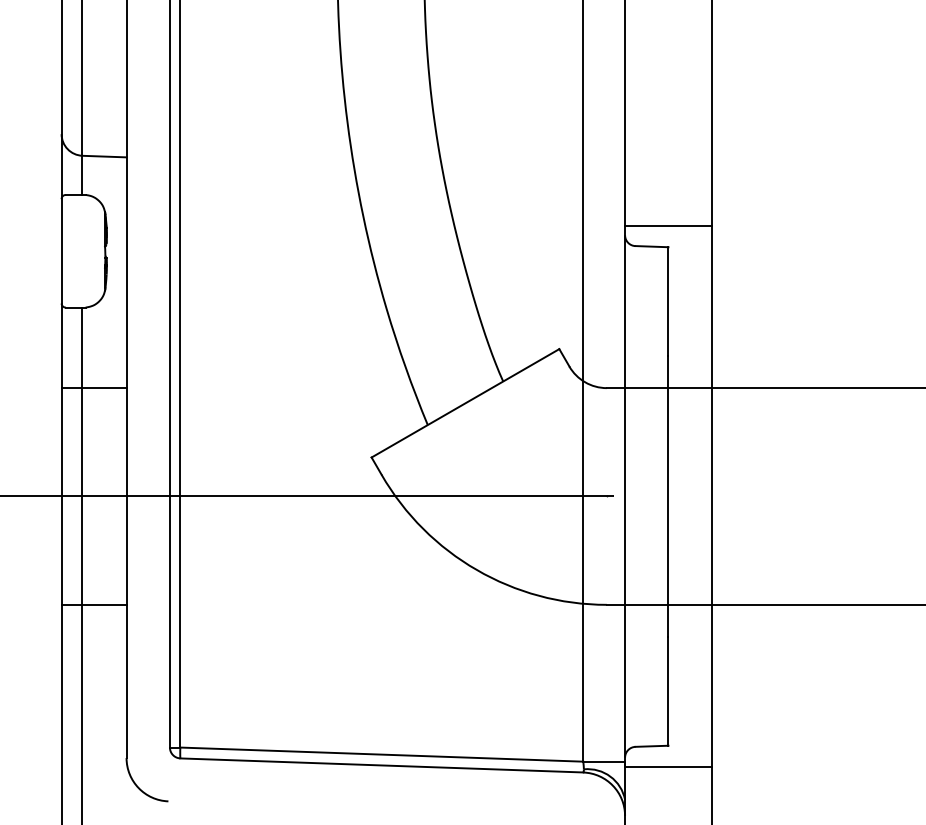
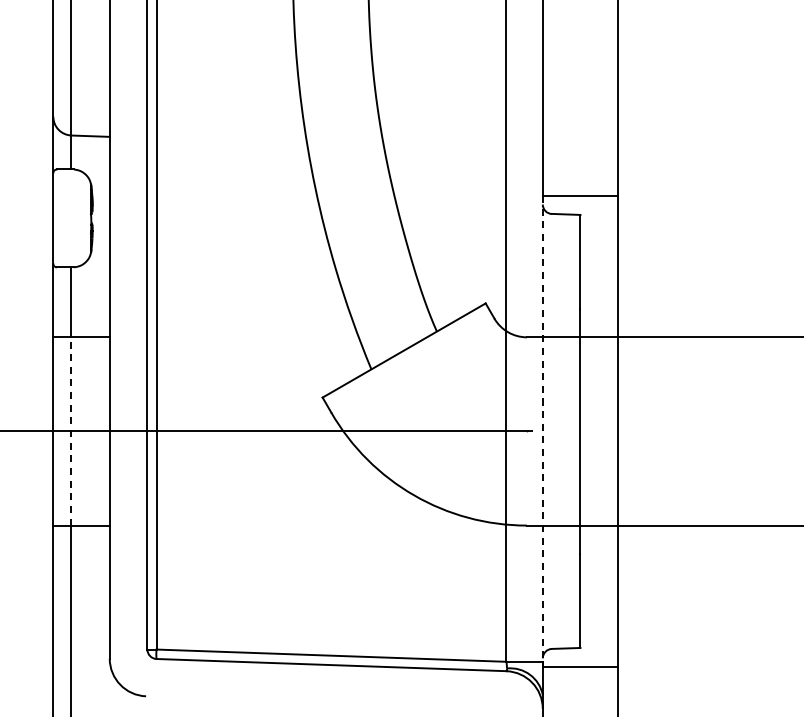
line: (624, 493) -> (542, 428), solid -> dashed
line: (82, 495) -> (71, 430), solid -> dashed

